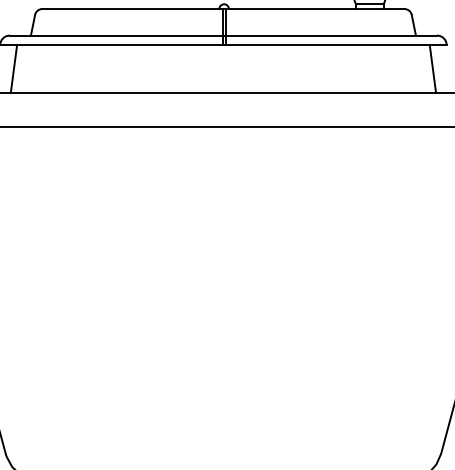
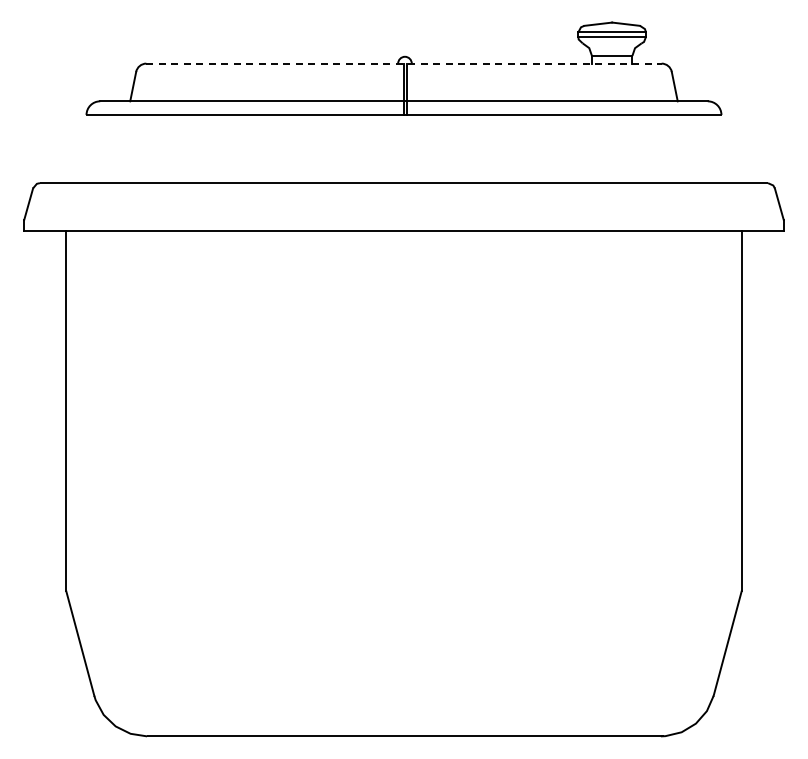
line: (223, 8) -> (404, 63), solid -> dashed
line: (13, 68) -> (105, 148), removed
line: (432, 68) -> (701, 148), removed

